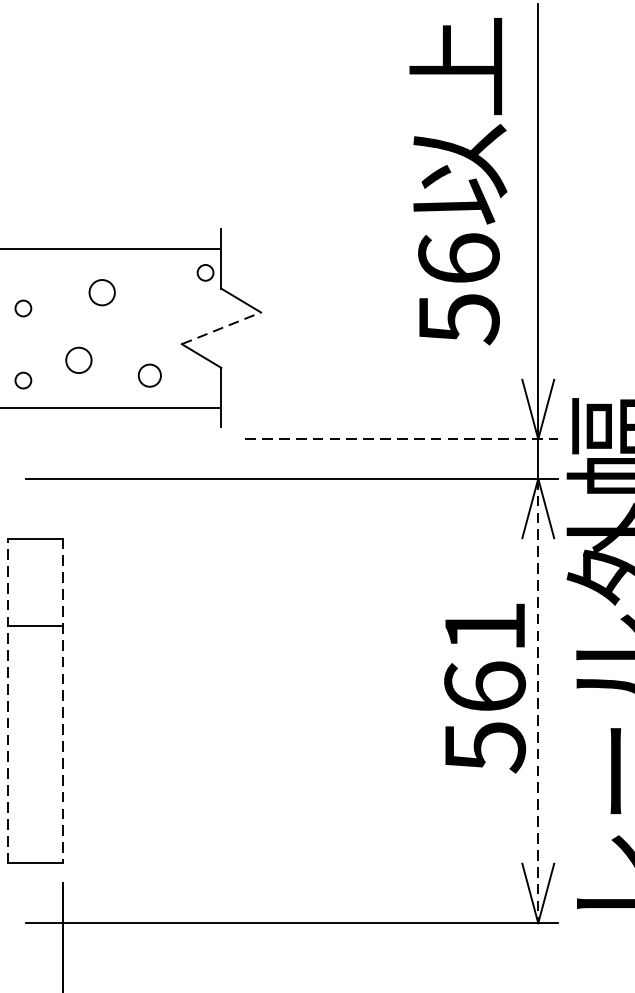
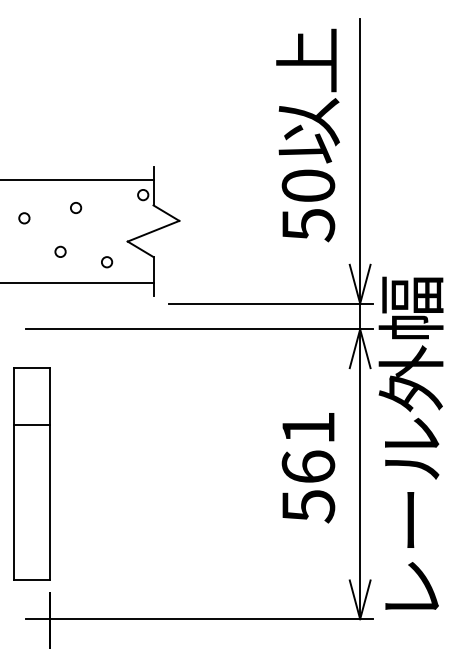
text: (459, 258) -> (308, 185), 56 -> 50
circle: (103, 291) -> (76, 207), size x0.62
line: (221, 328) -> (153, 231), dashed -> solid
circle: (78, 359) -> (60, 251), size x0.62
circle: (150, 376) -> (107, 262), size x0.71
circle: (23, 380) -> (24, 265), removed
line: (402, 439) -> (271, 303), dashed -> solid
text: (485, 689) -> (308, 468), moved
line: (8, 701) -> (14, 474), dashed -> solid
line: (63, 701) -> (50, 474), dashed -> solid
line: (538, 701) -> (360, 474), dashed -> solid

